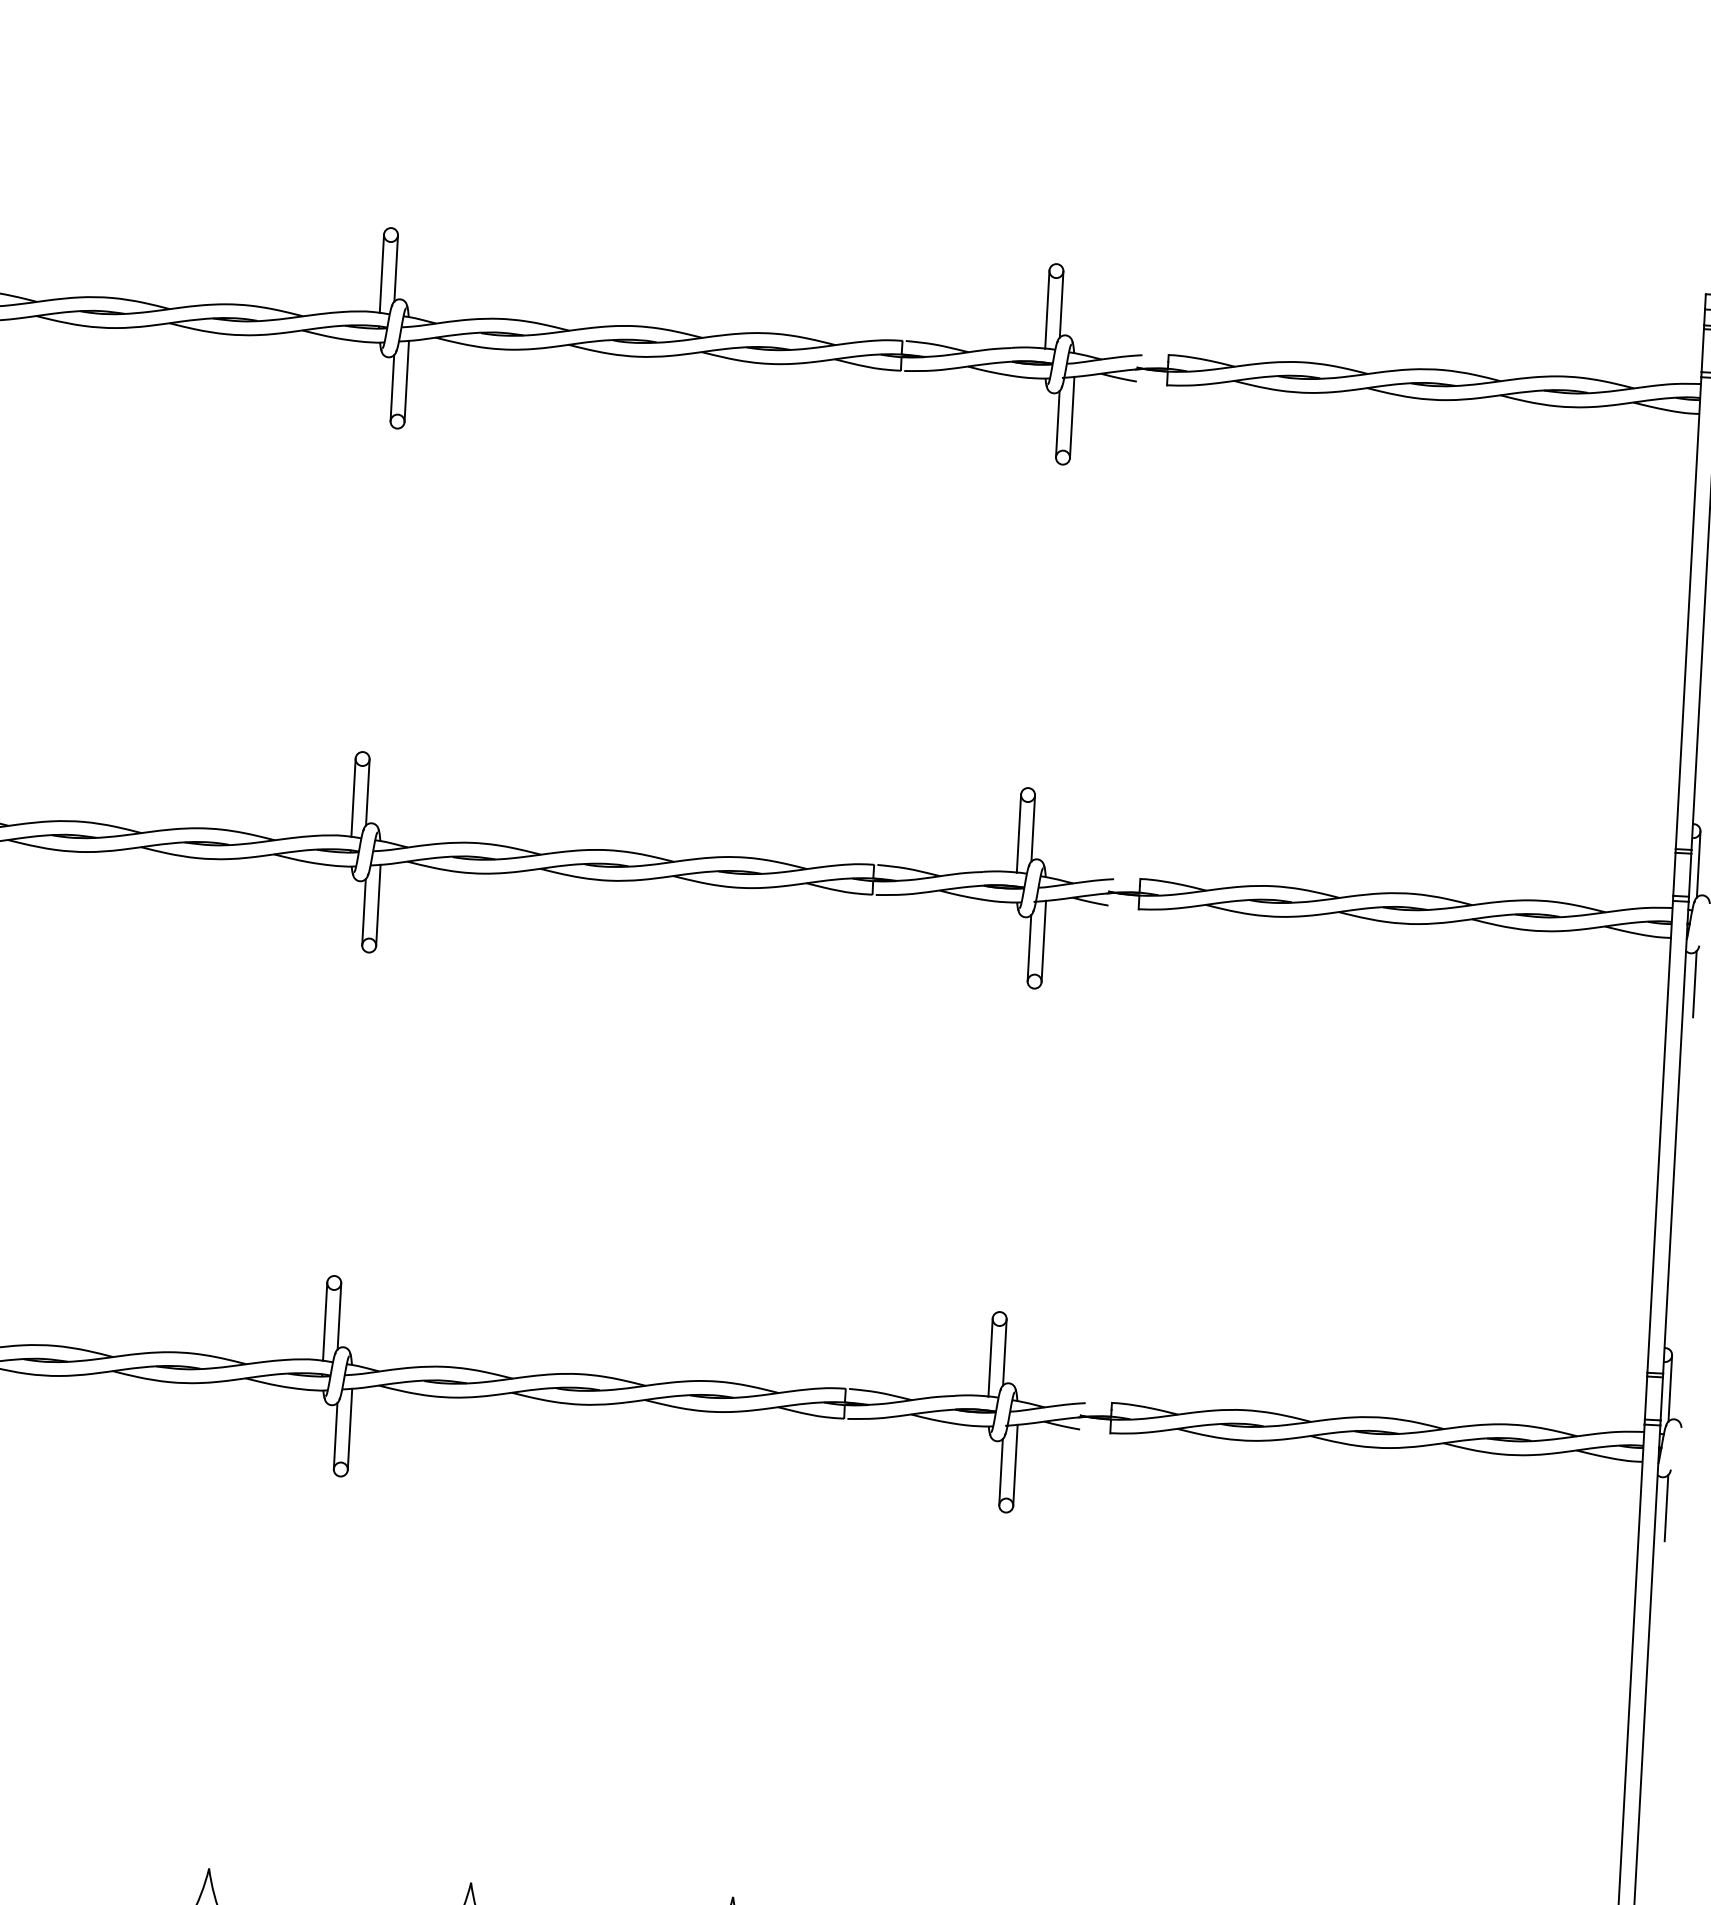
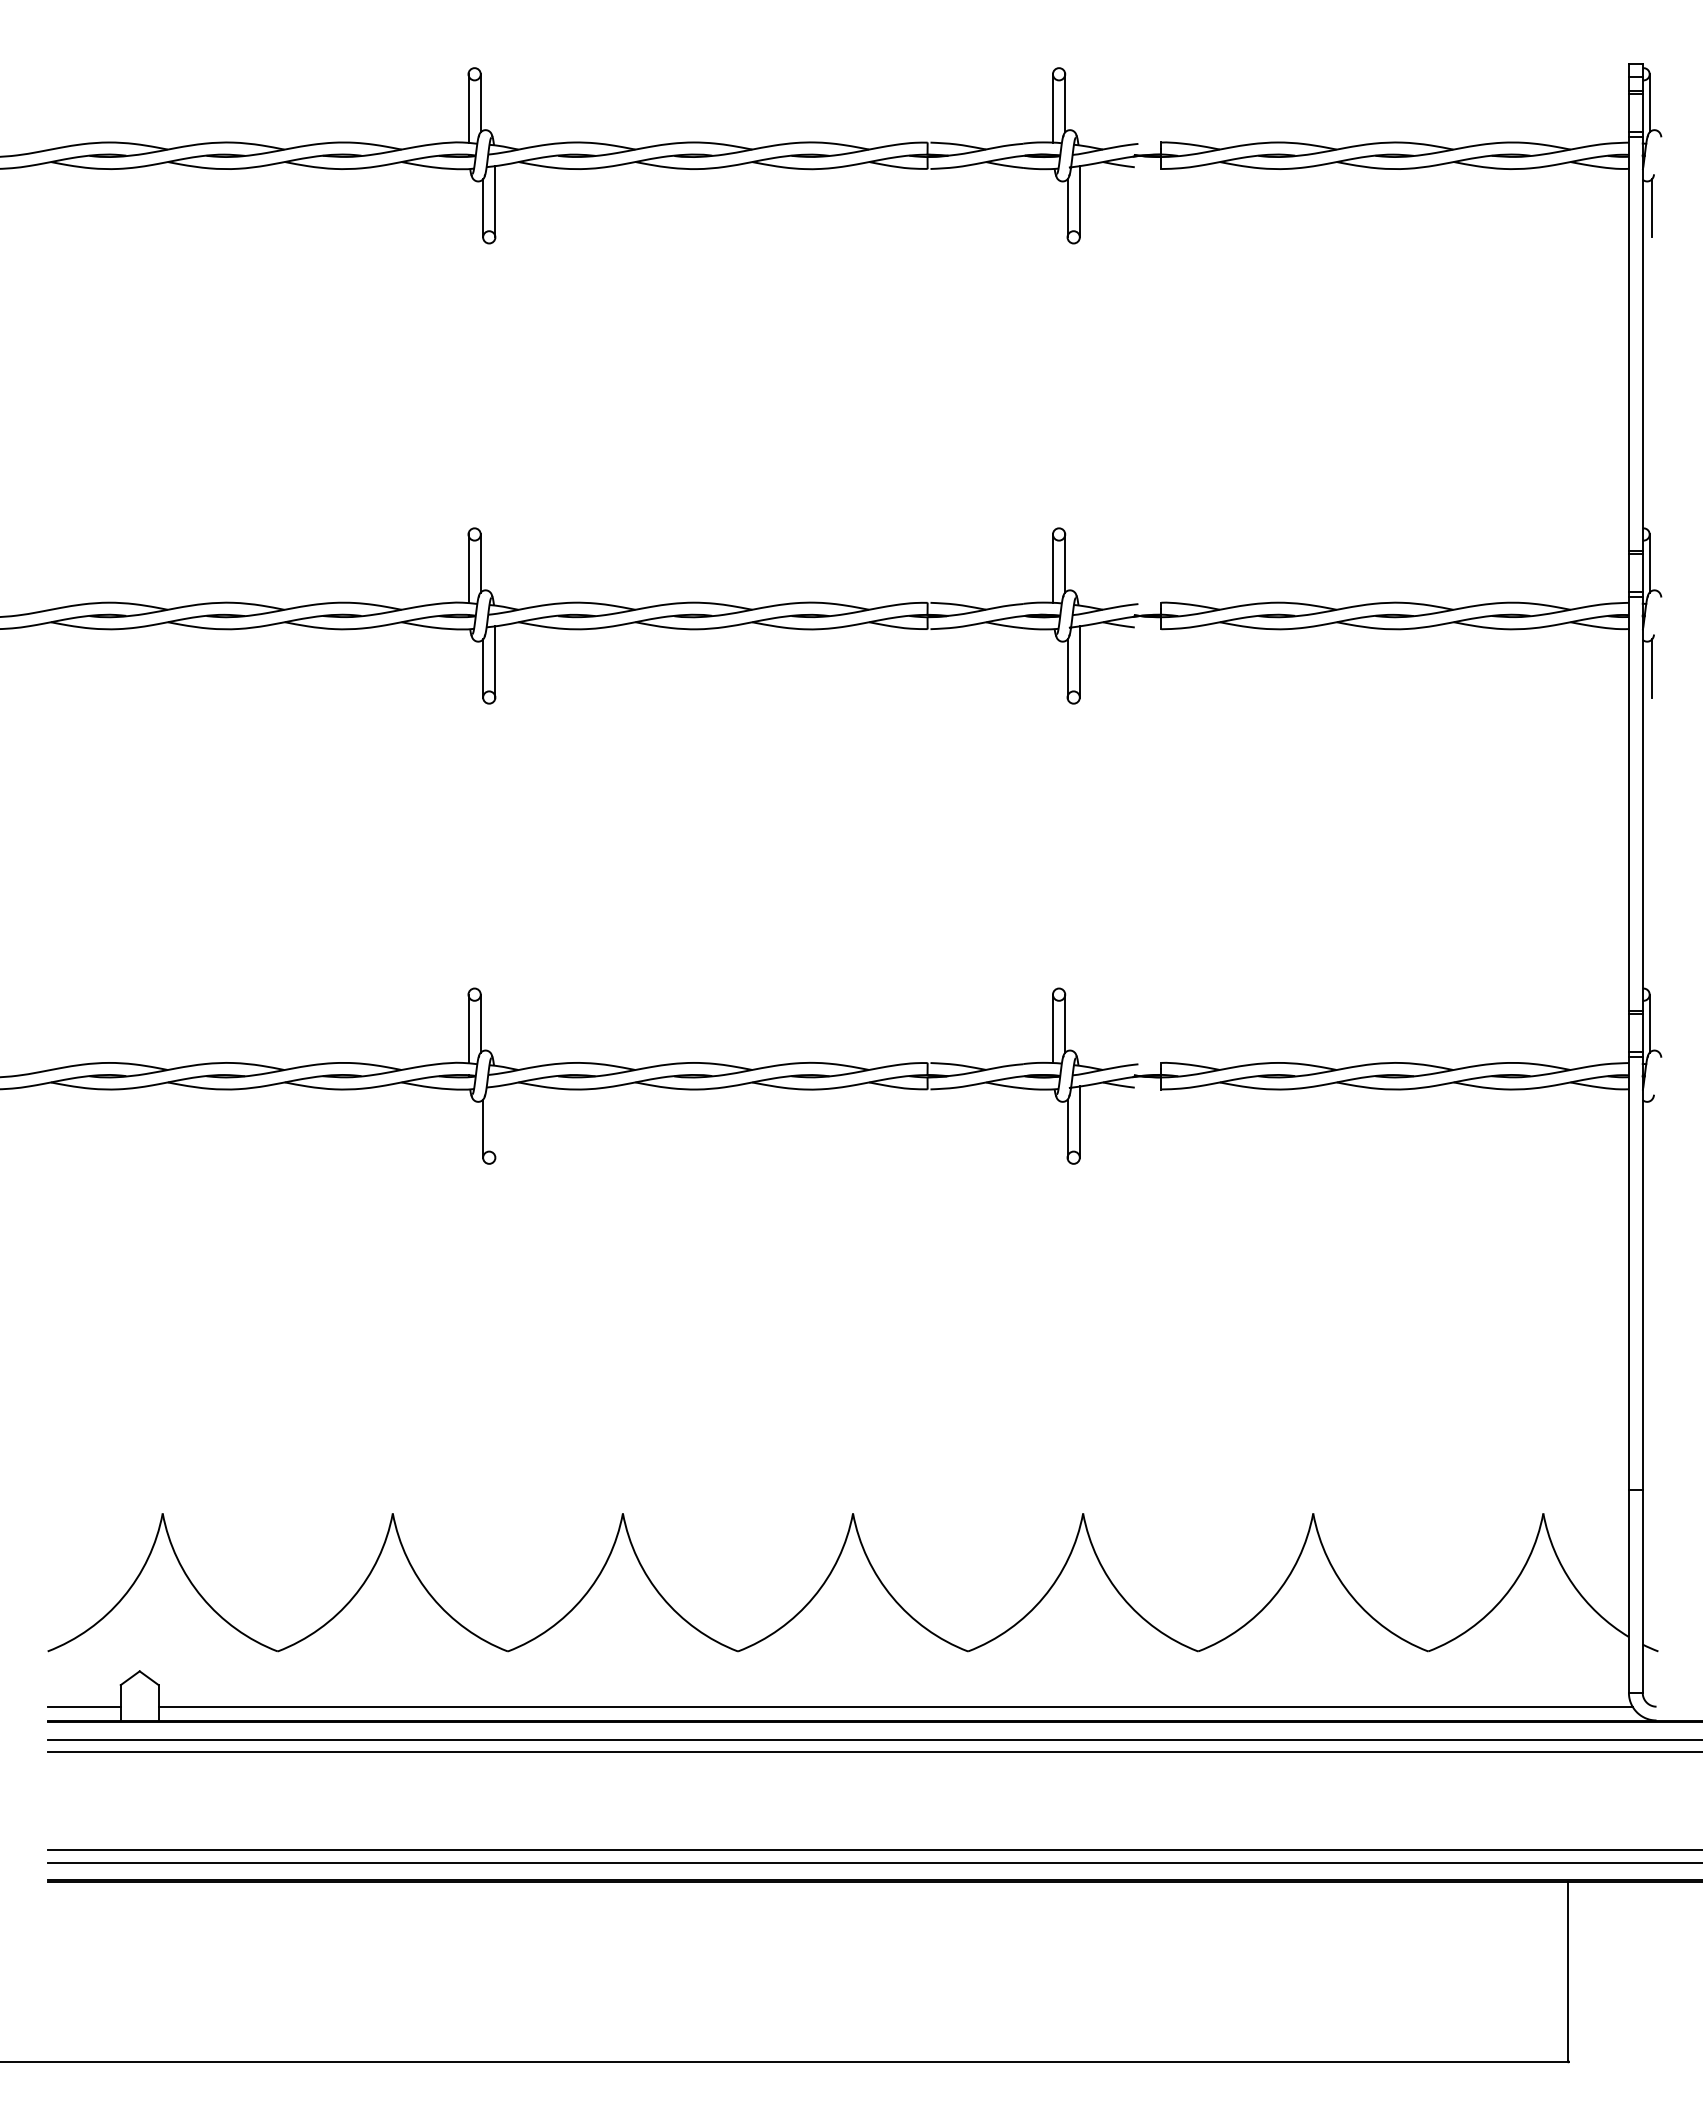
line: (350, 1428) -> (495, 1121), removed
line: (1667, 1507) -> (1652, 1128), removed

